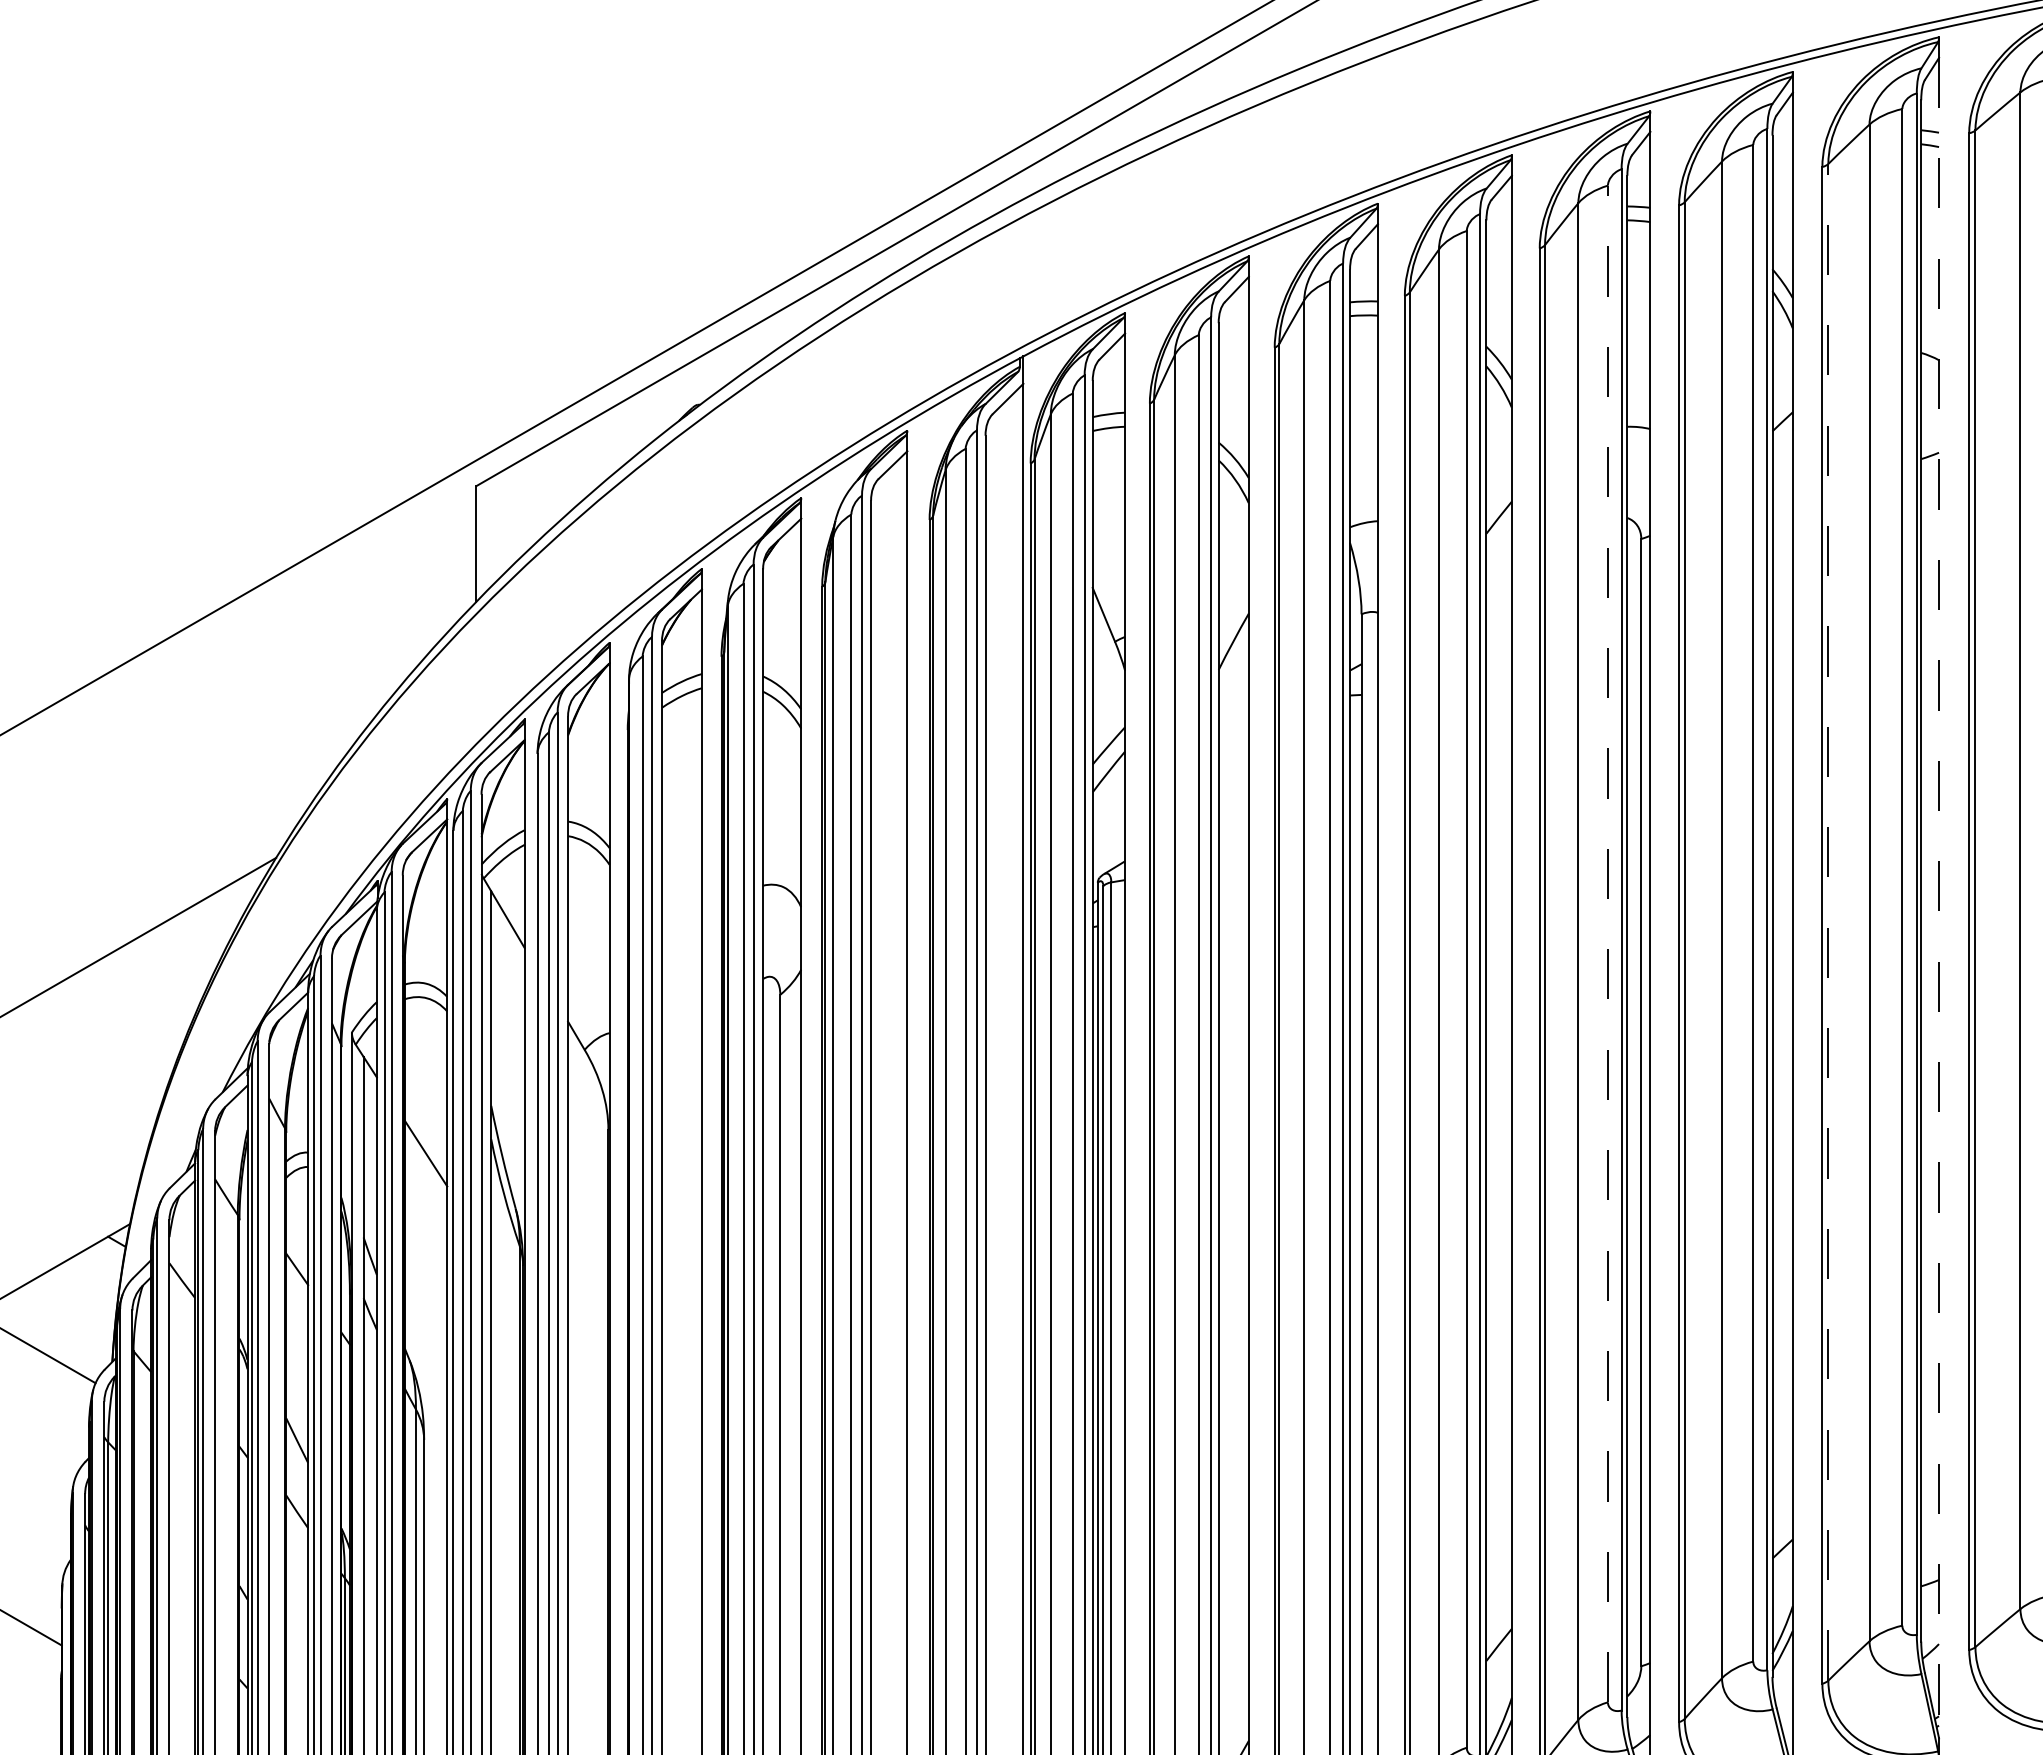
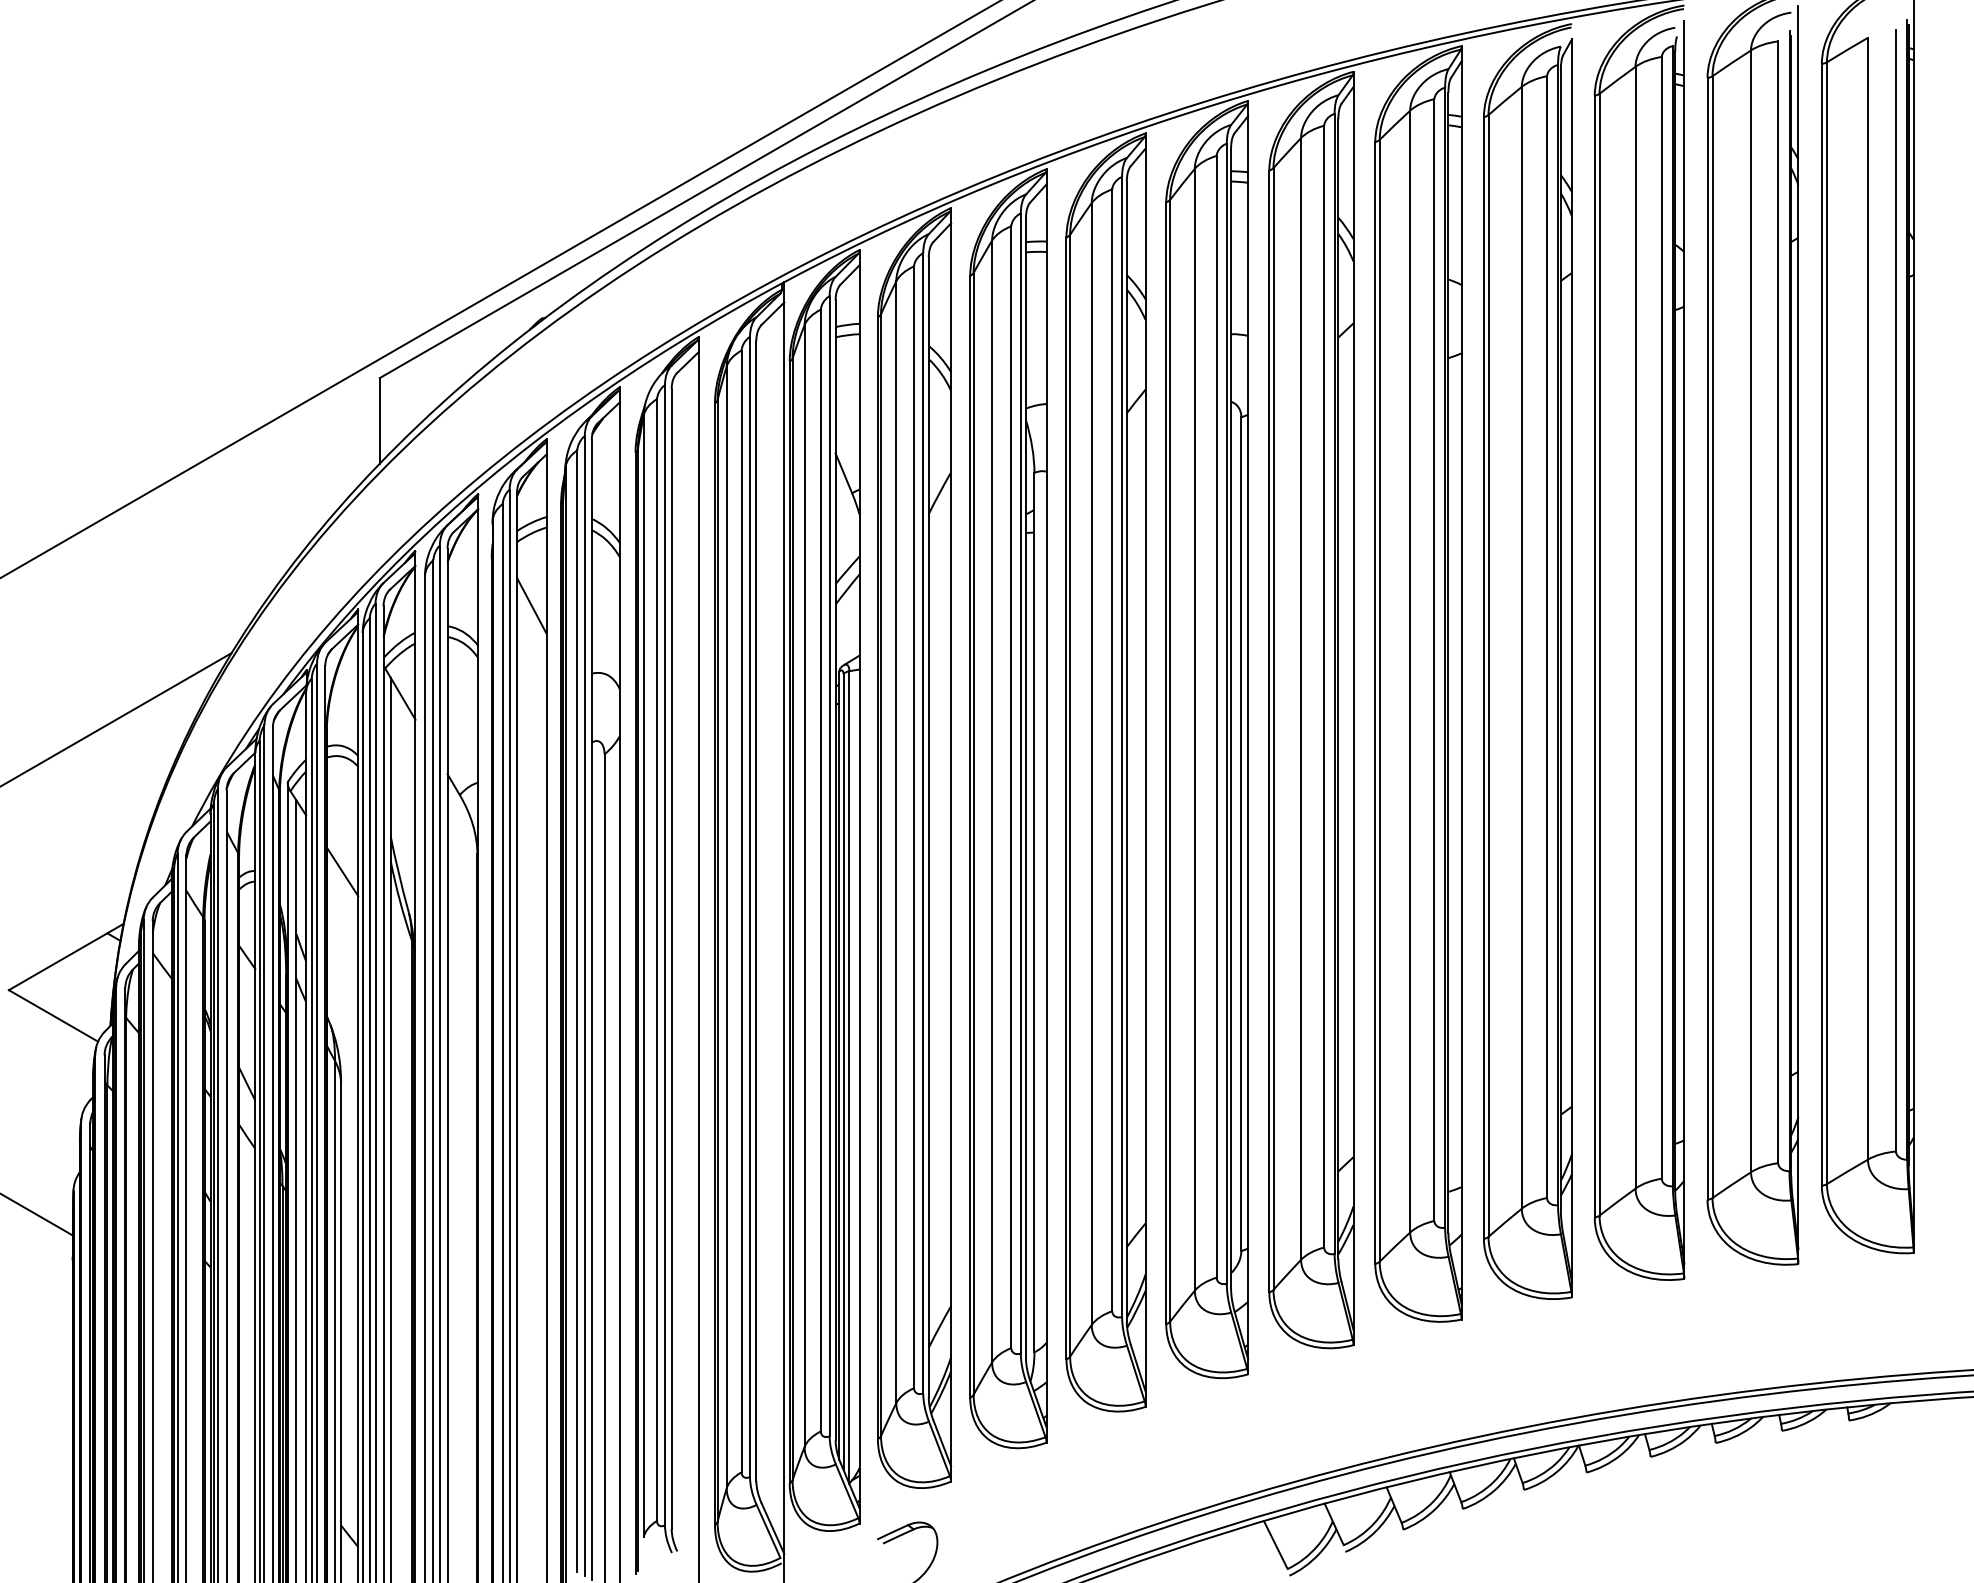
line: (681, 793) -> (531, 605), added
line: (1938, 898) -> (1461, 683), dashed -> solid
line: (1828, 921) -> (1379, 700), dashed -> solid
line: (1607, 943) -> (1216, 716), dashed -> solid

